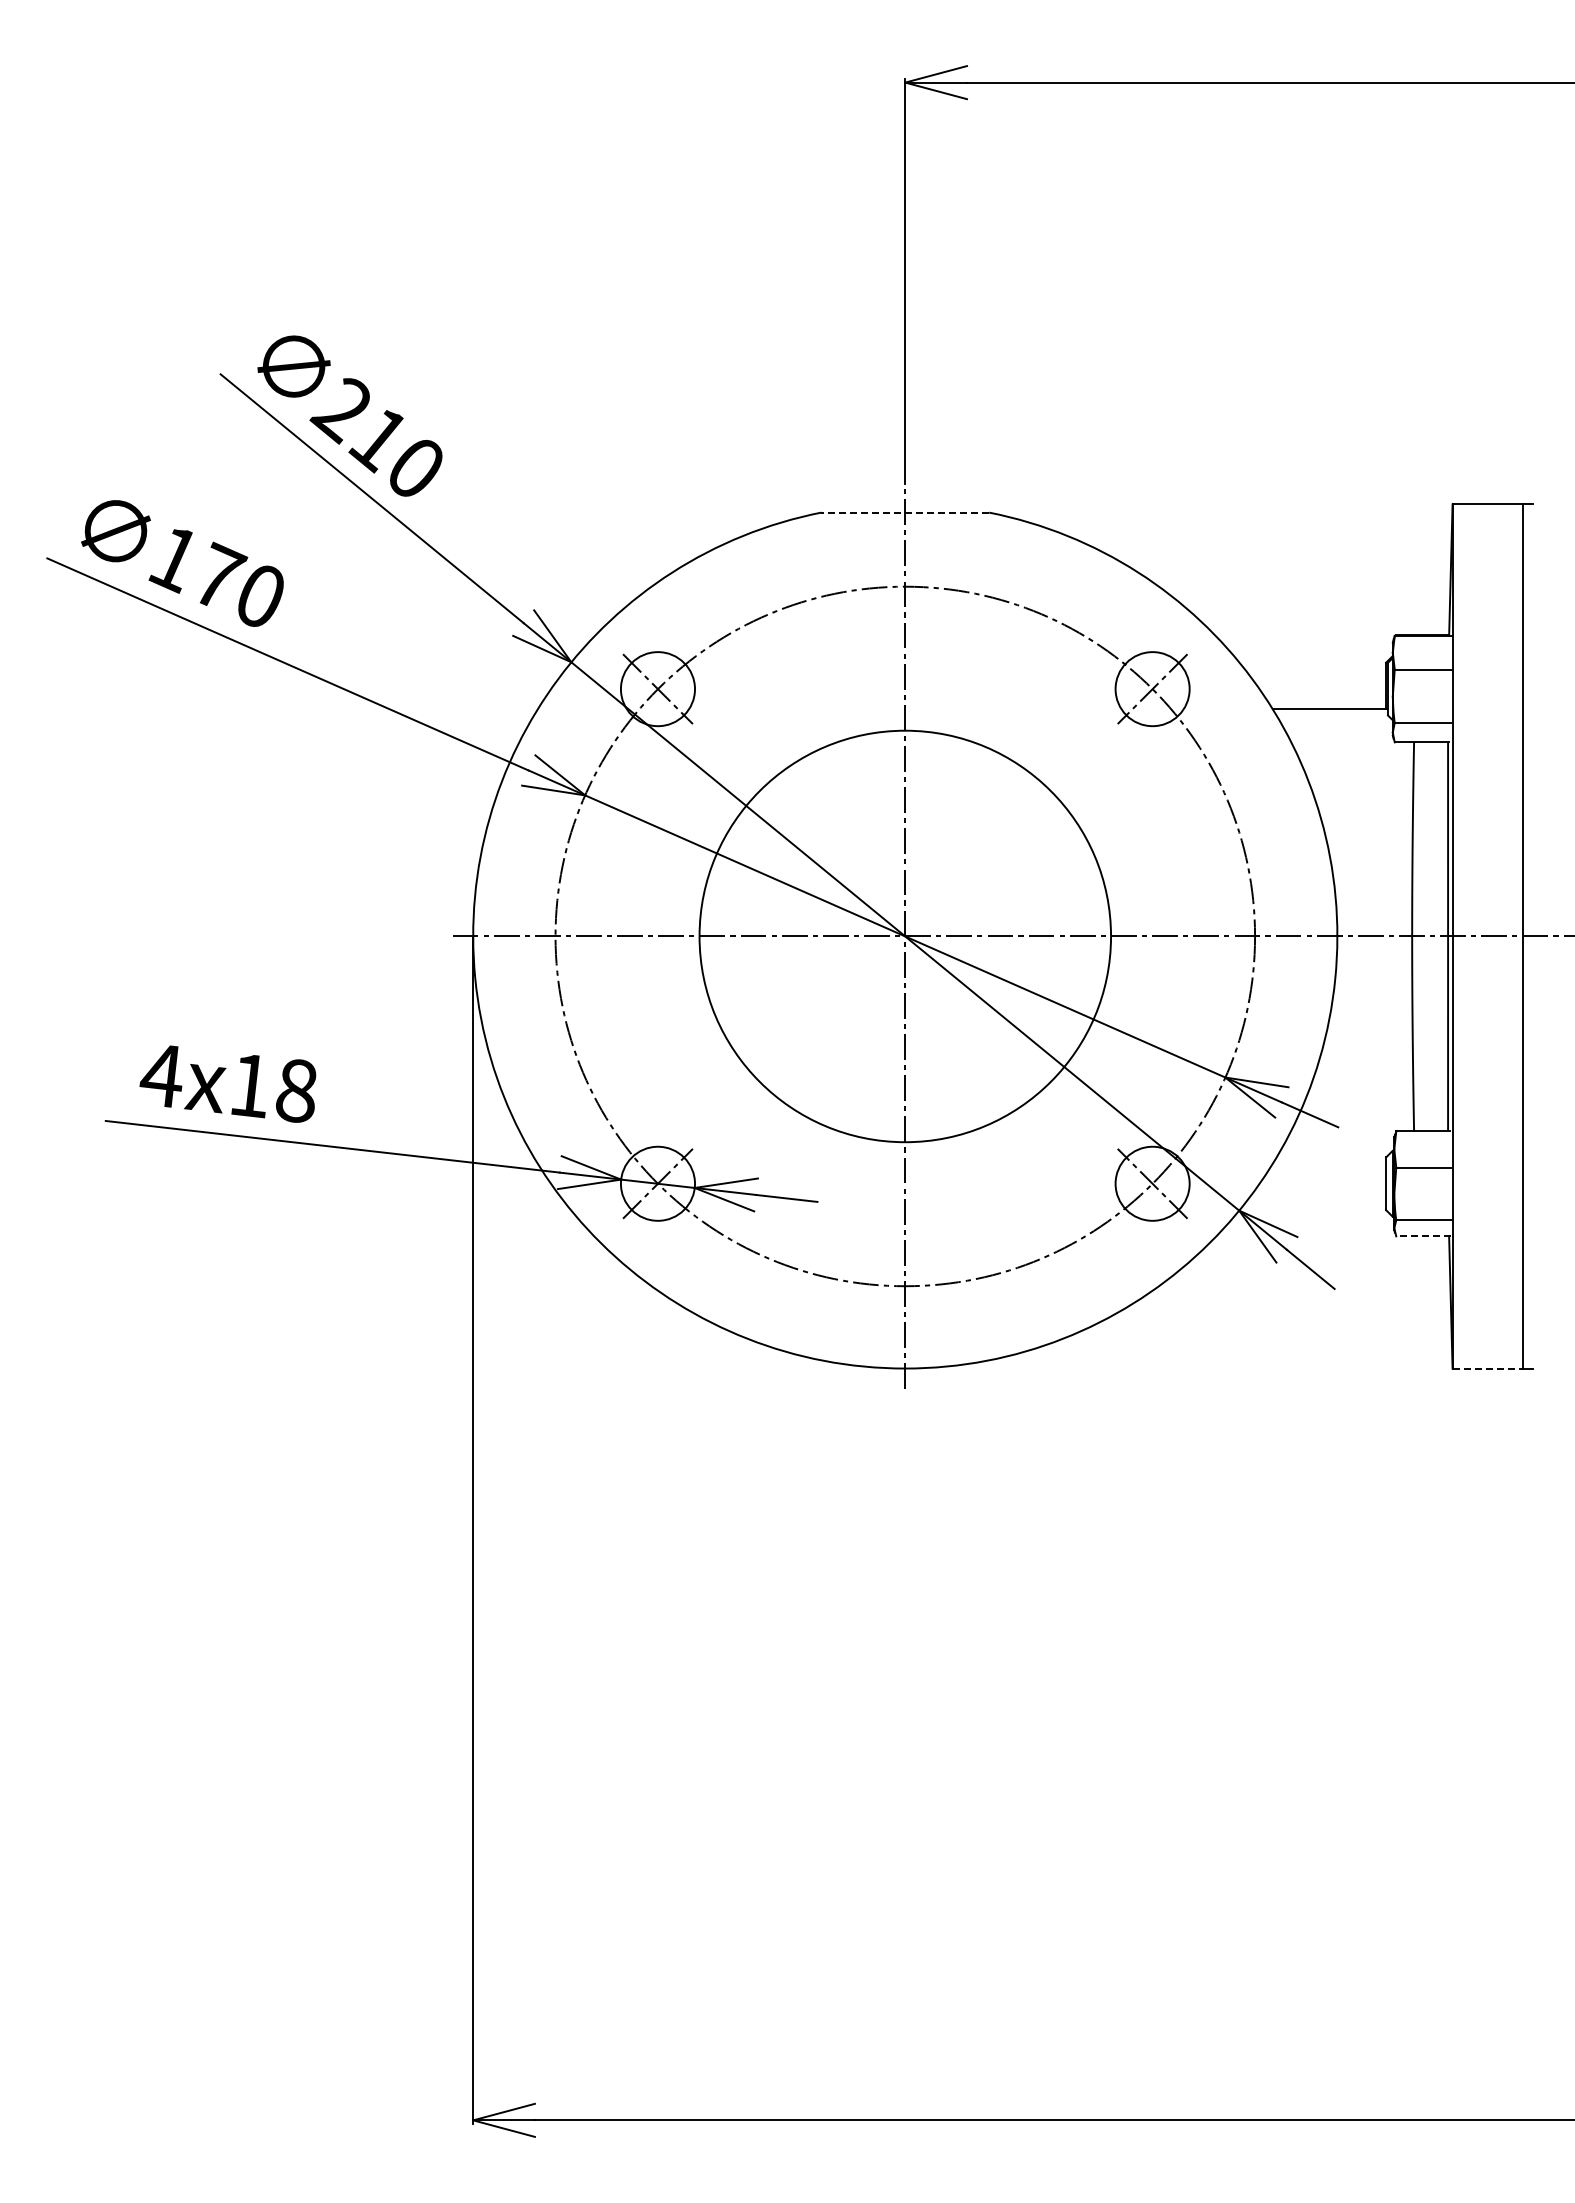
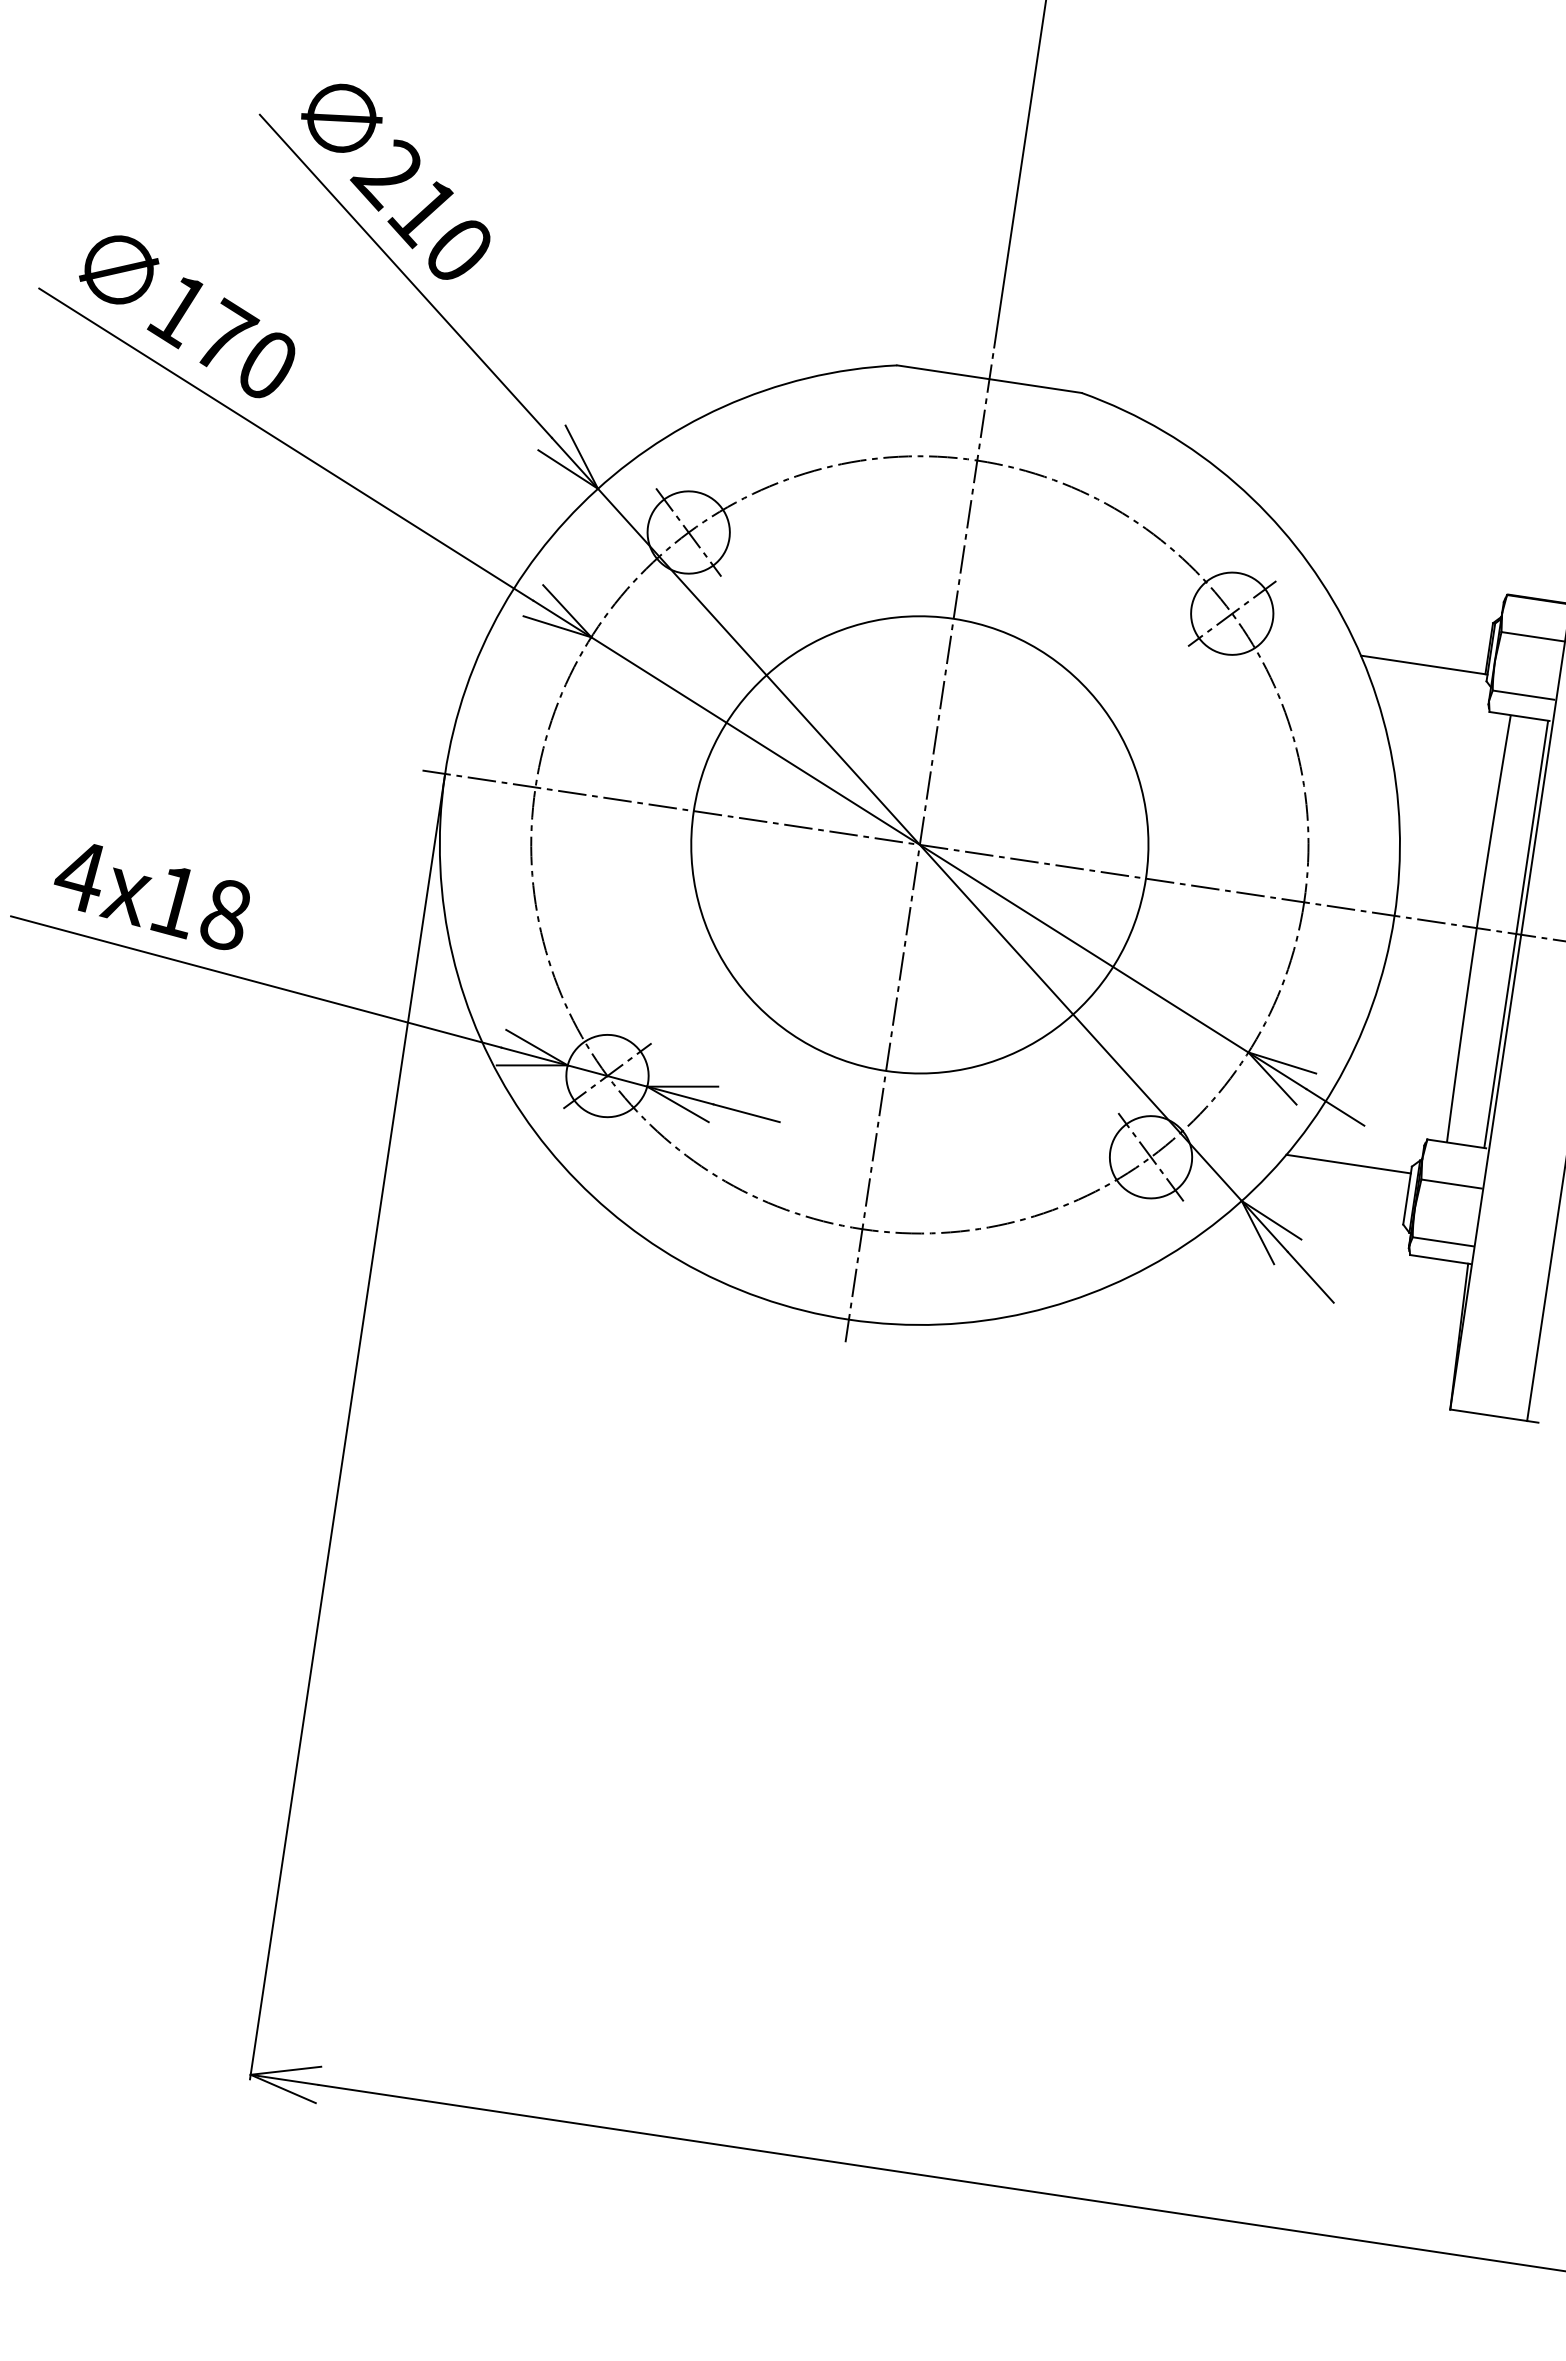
line: (905, 512) -> (989, 379), dashed -> solid
line: (1329, 1163) -> (1348, 1164), added
line: (1423, 1236) -> (1440, 1259), dashed -> solid
line: (1487, 1368) -> (1488, 1415), dashed -> solid

